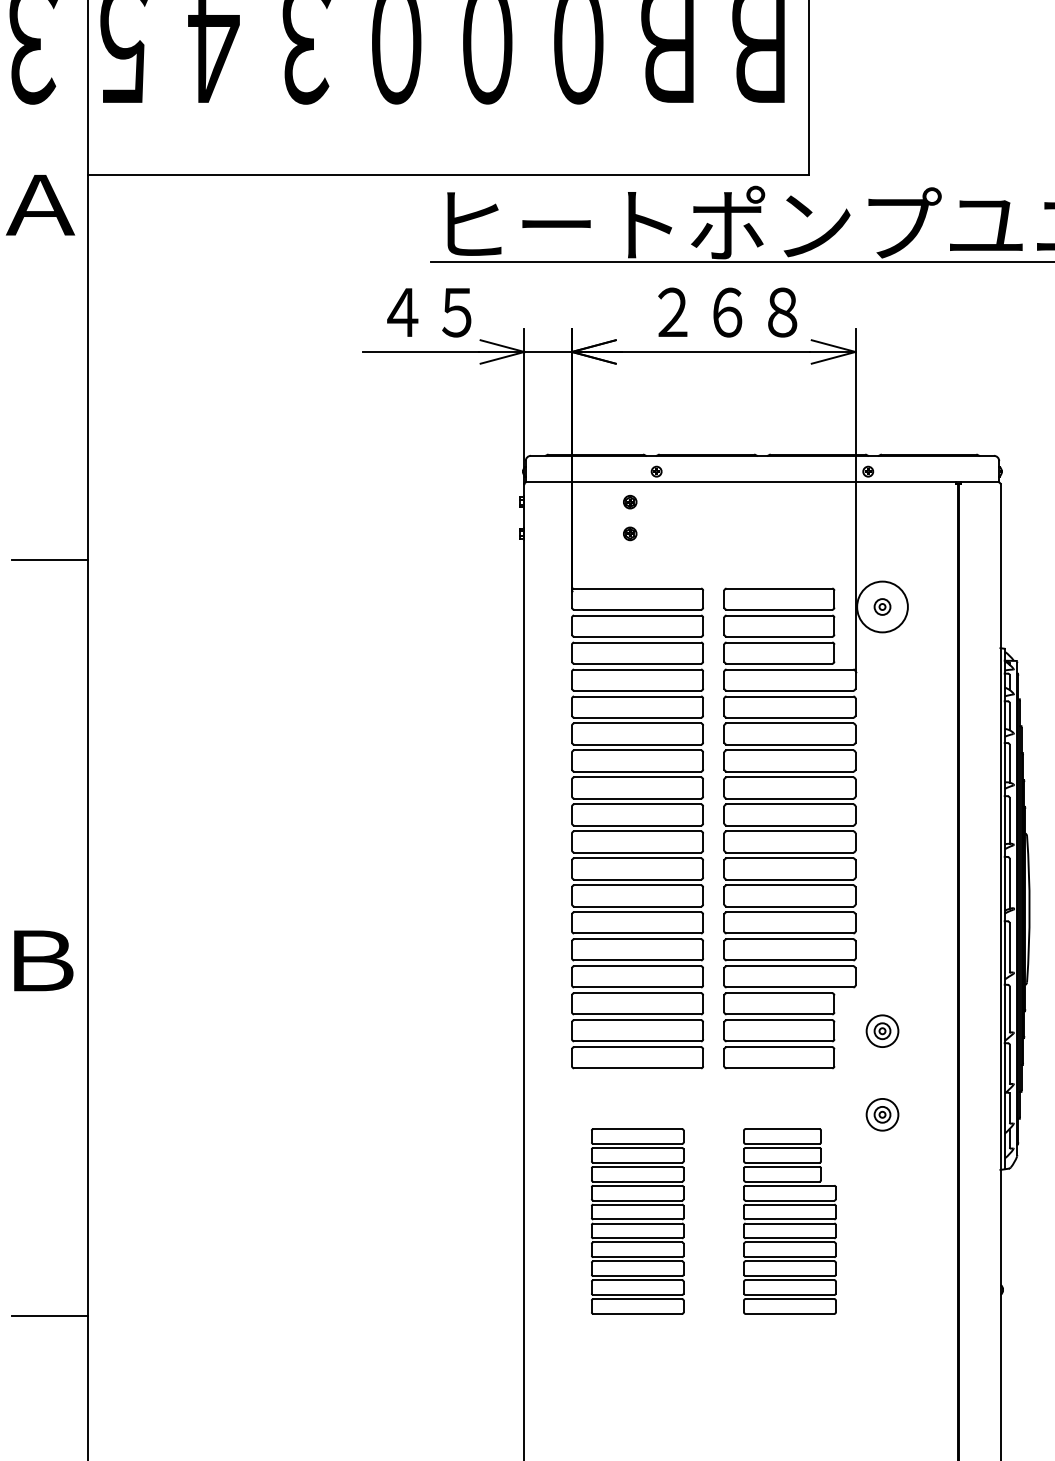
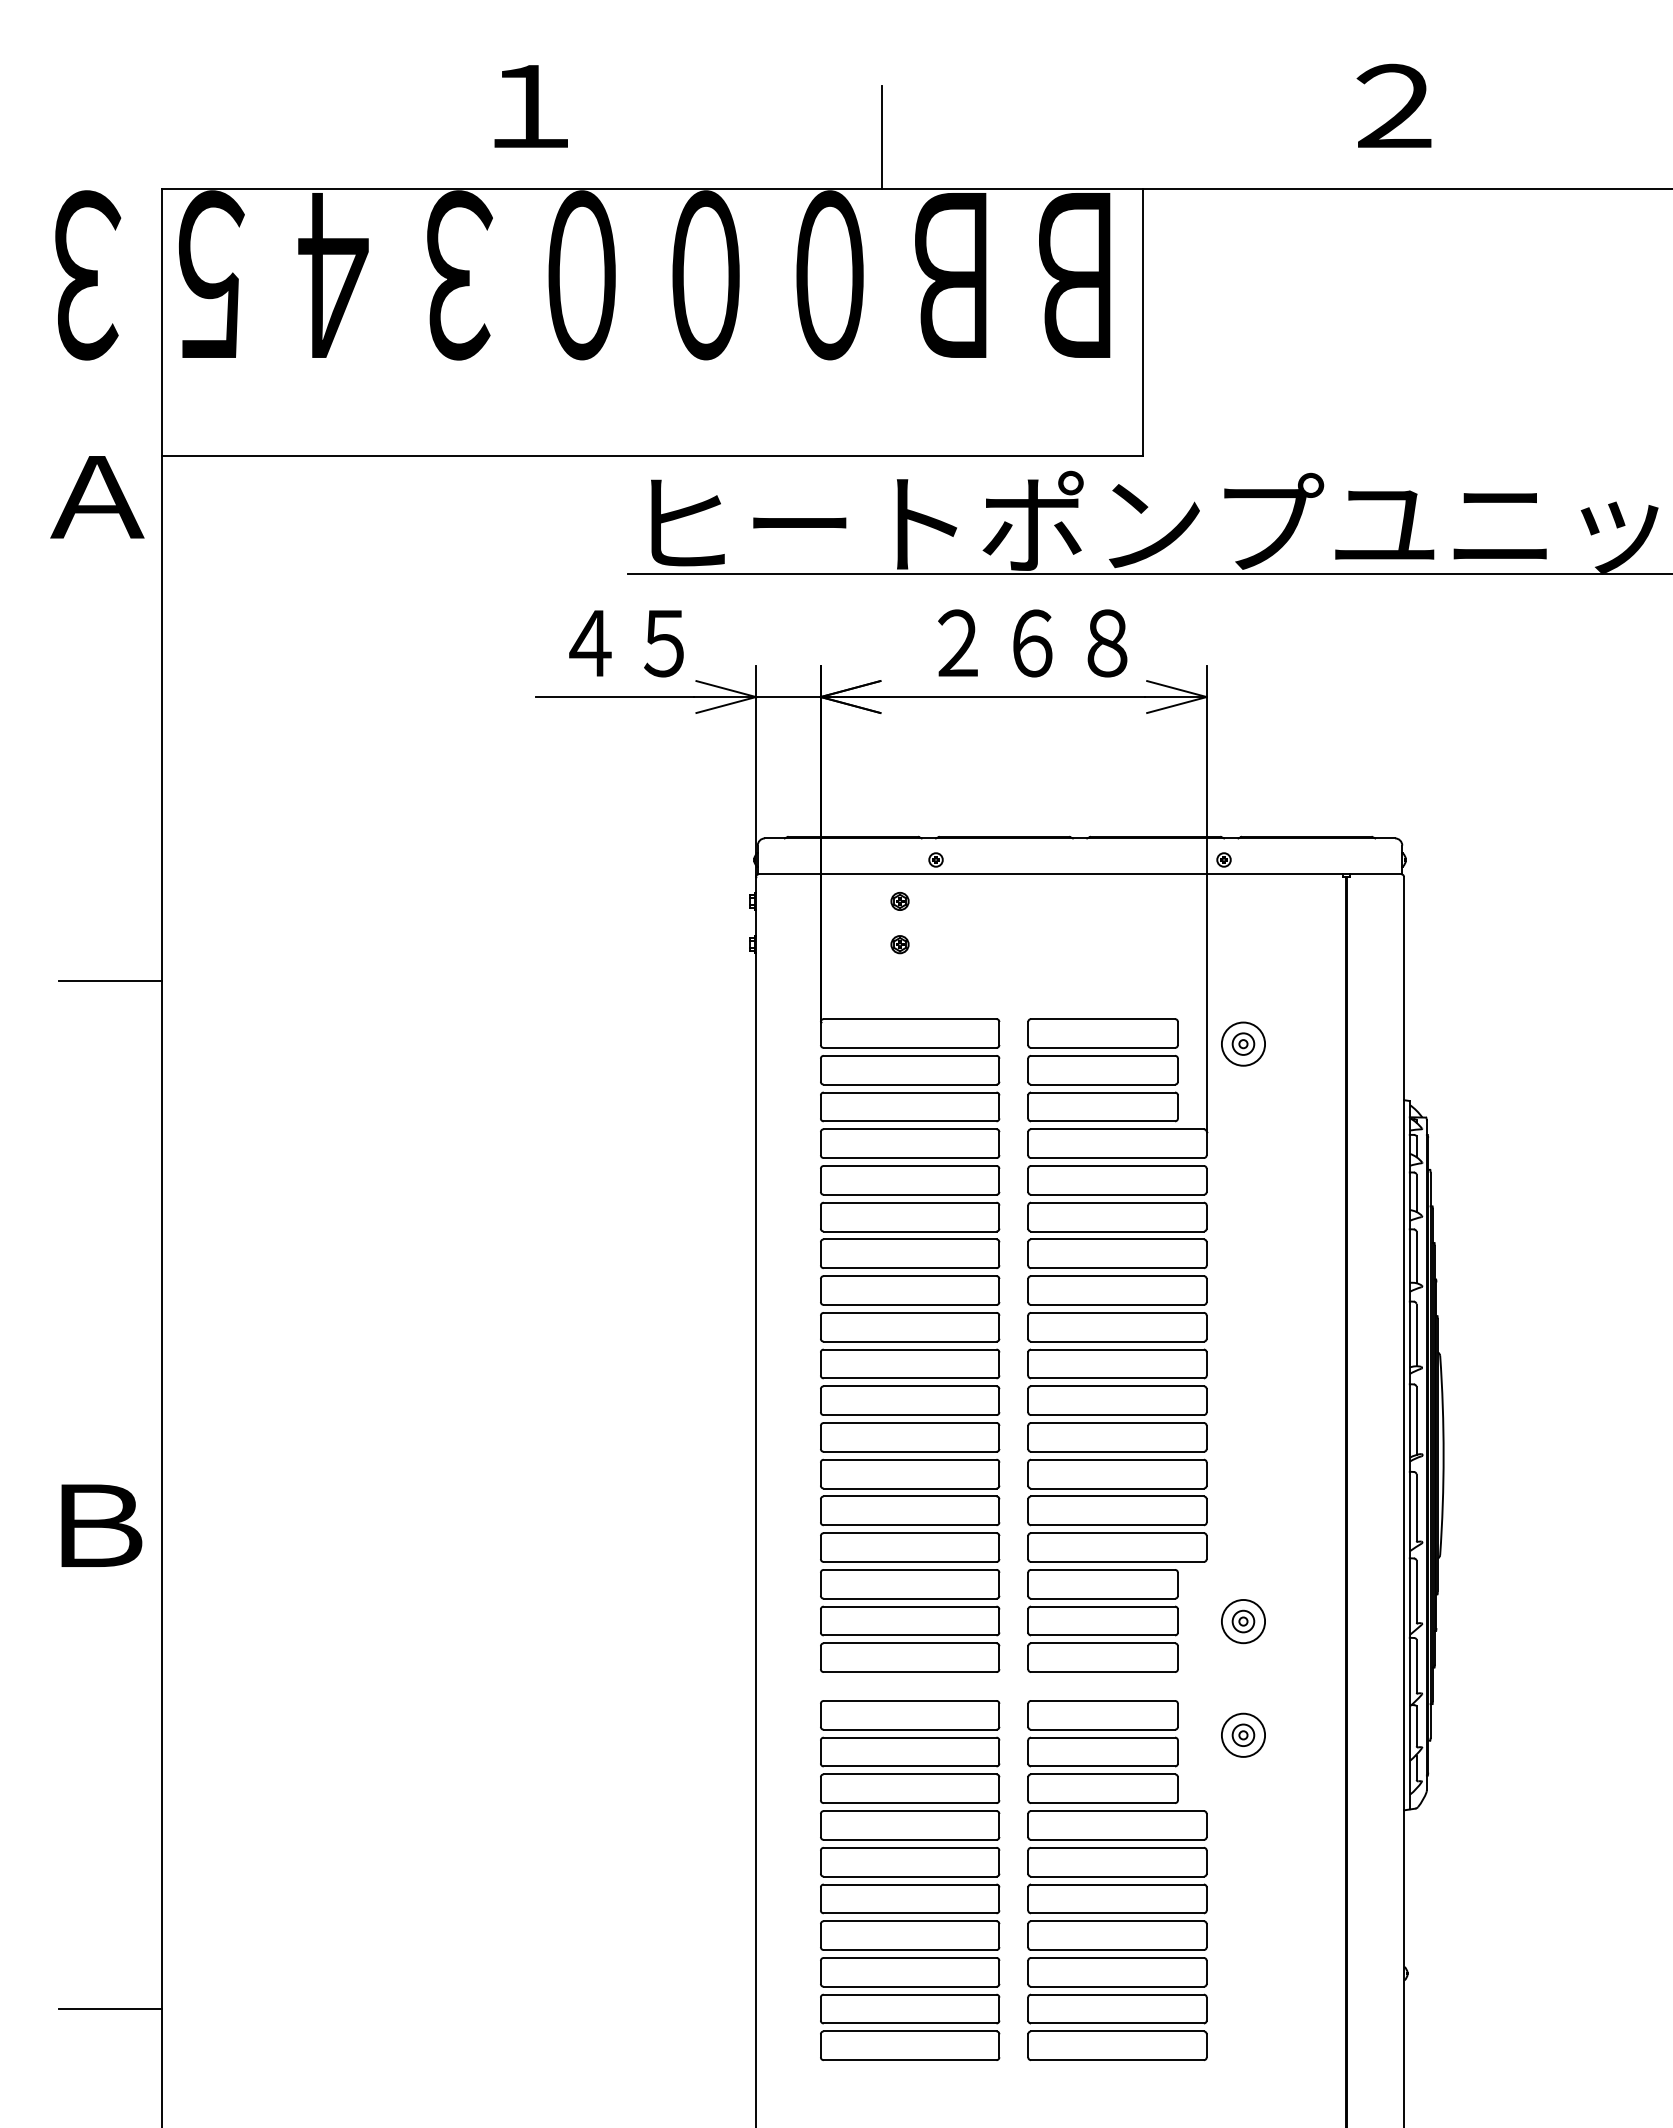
circle: (882, 606) -> (1243, 1043), size x0.62
part: (637, 1221) -> (910, 1880), size x1.43
part: (789, 1221) -> (1117, 1880), size x1.43

